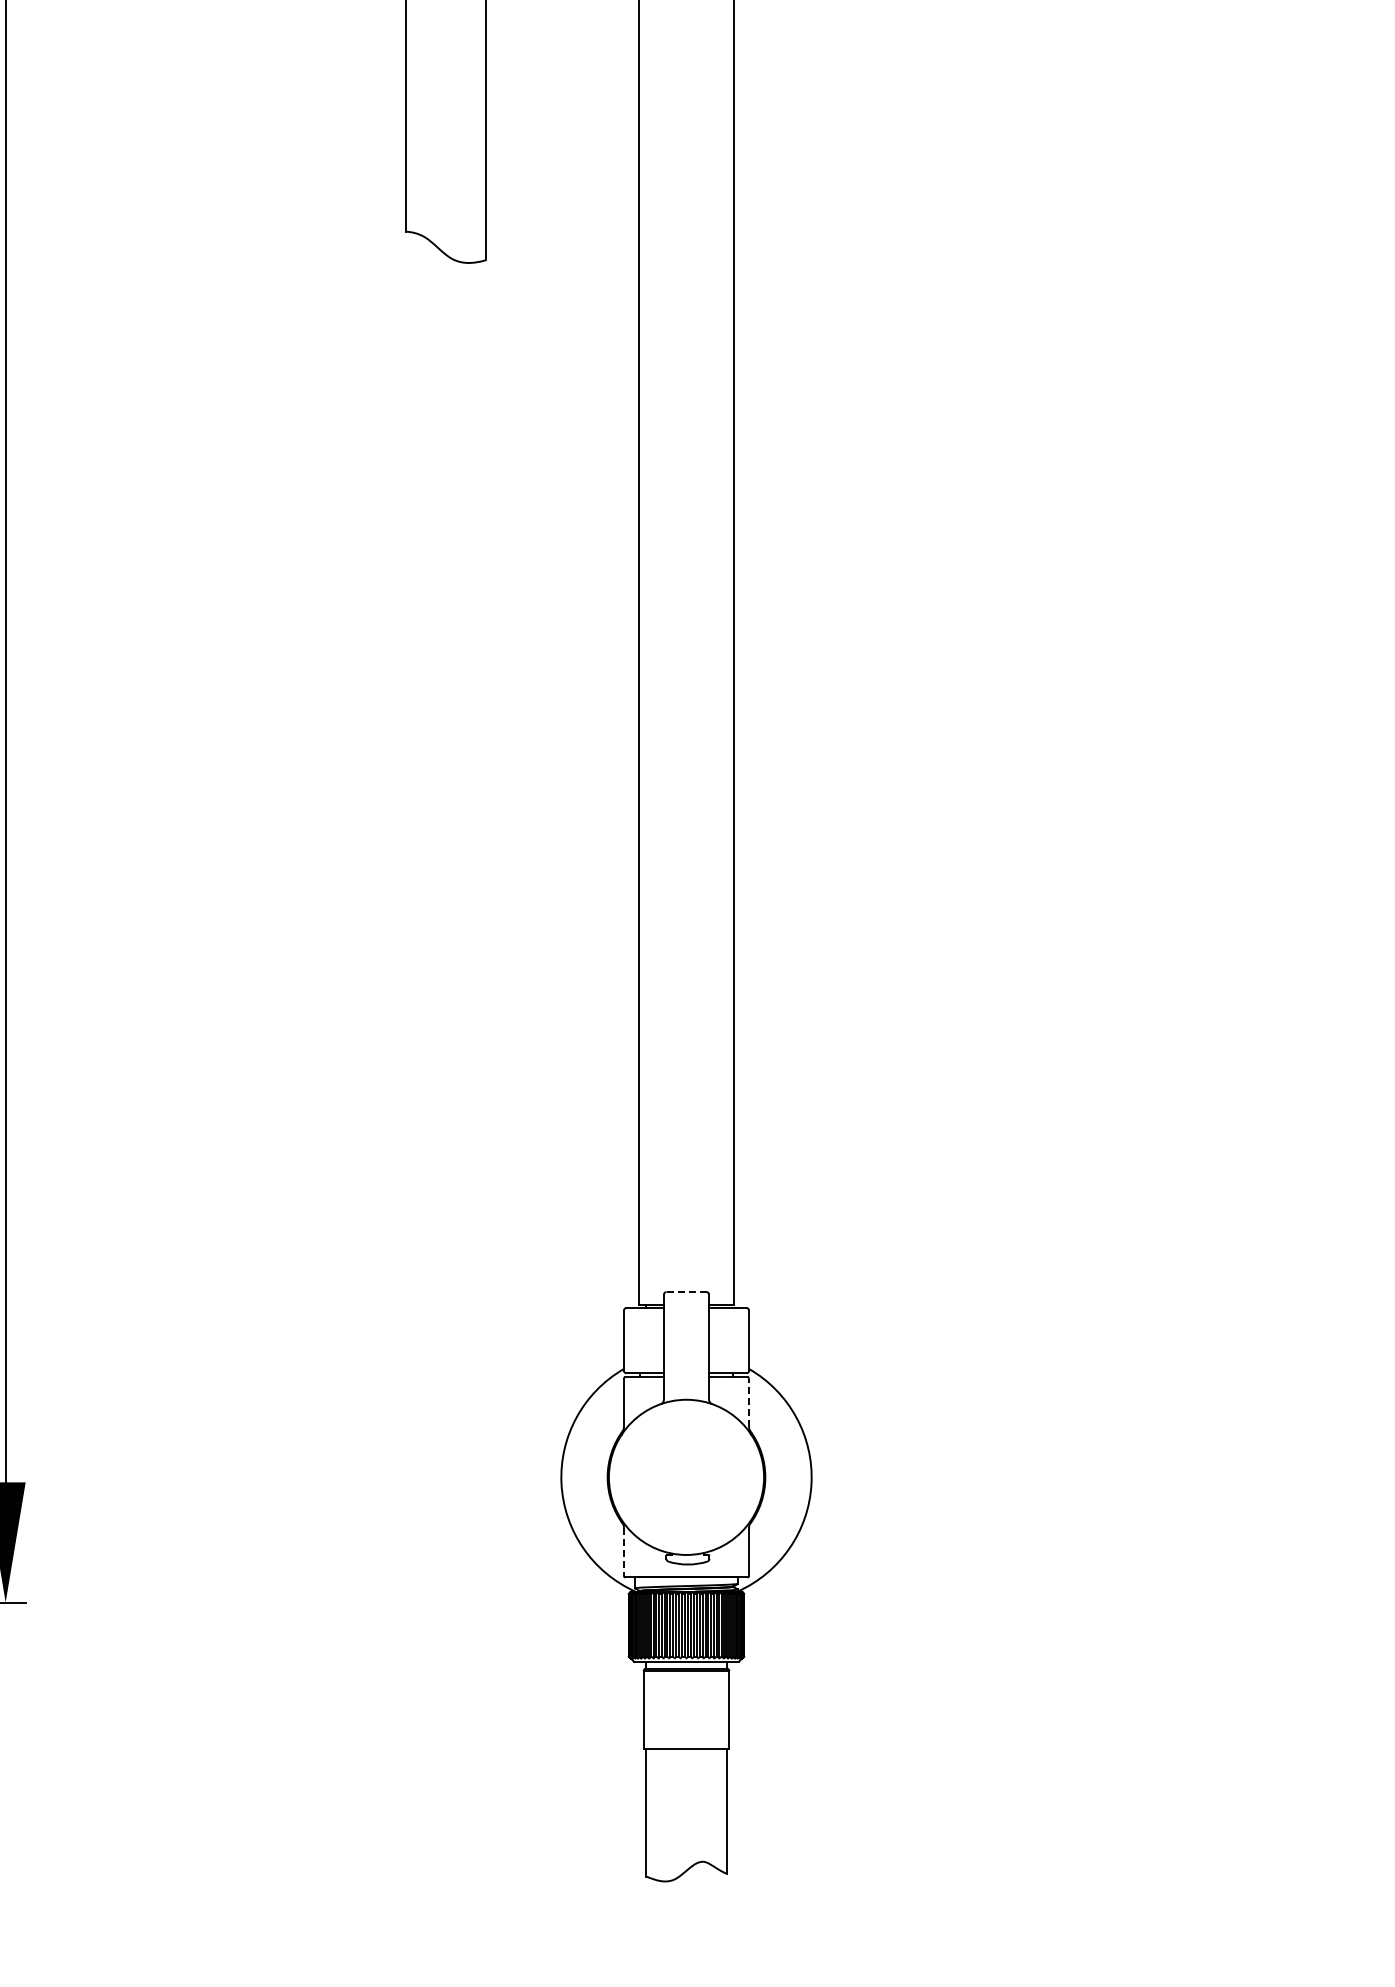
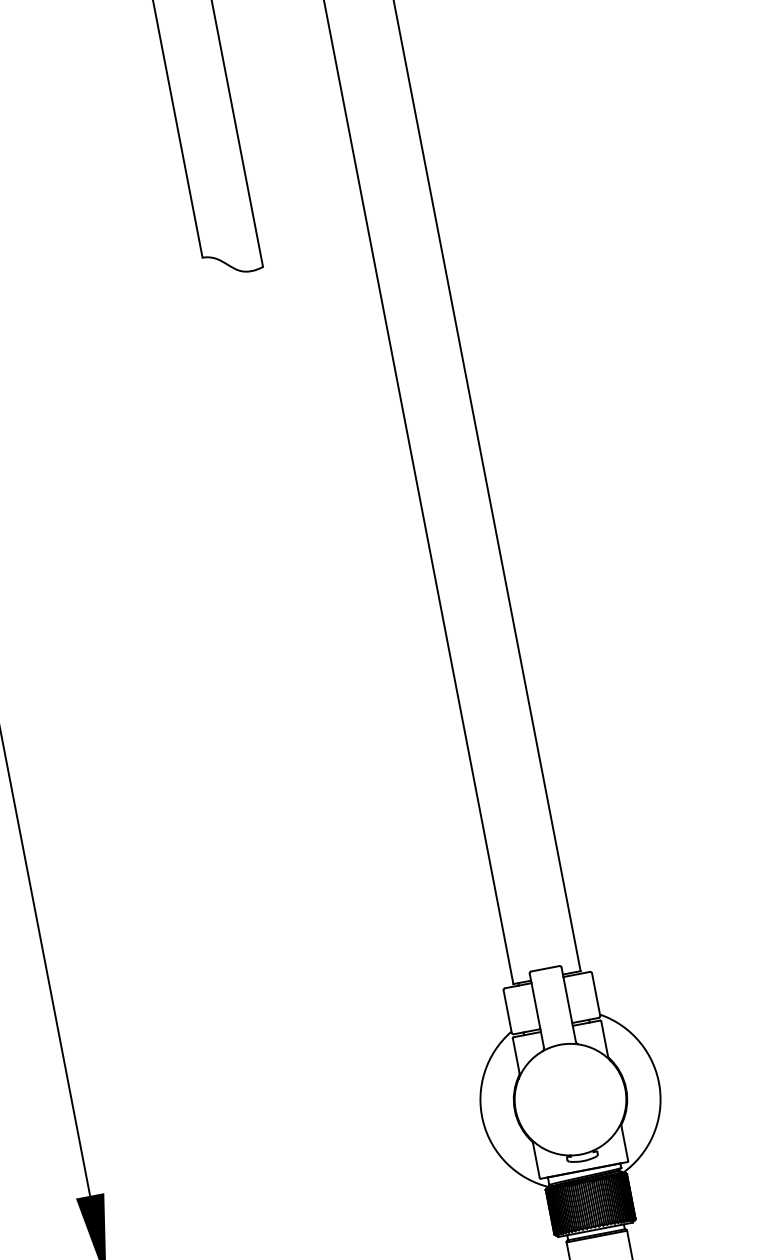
line: (686, 1292) -> (545, 969), dashed -> solid
line: (749, 1402) -> (604, 1038), dashed -> solid
line: (623, 1552) -> (536, 1161), dashed -> solid

